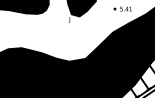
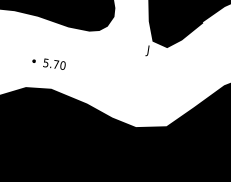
part: (18, 34) -> (49, 63), added

